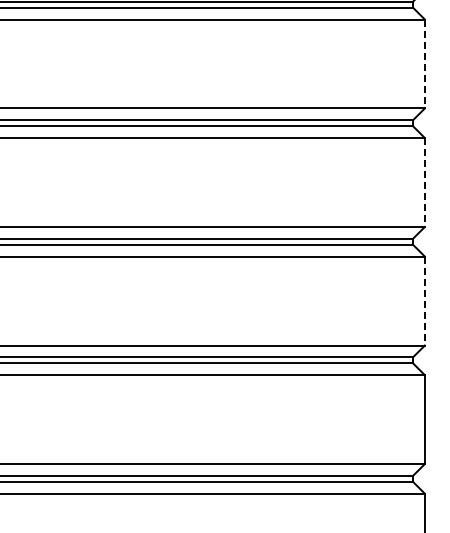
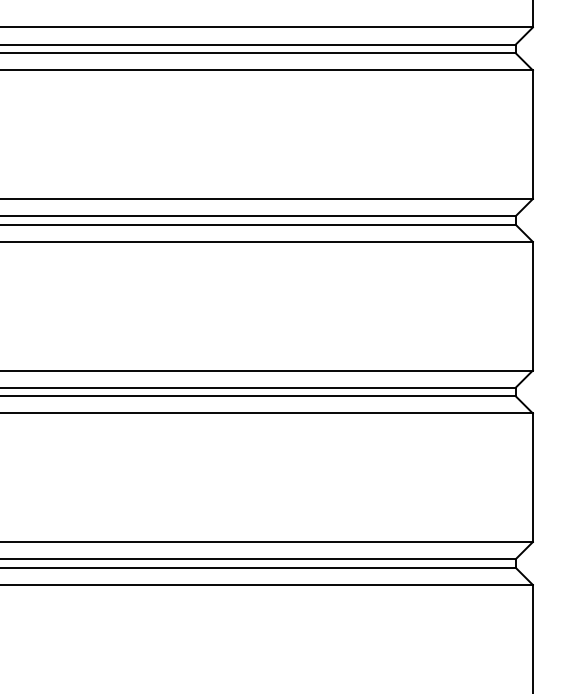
line: (424, 64) -> (532, 135), dashed -> solid
line: (424, 183) -> (532, 307), dashed -> solid
line: (424, 301) -> (532, 478), dashed -> solid

